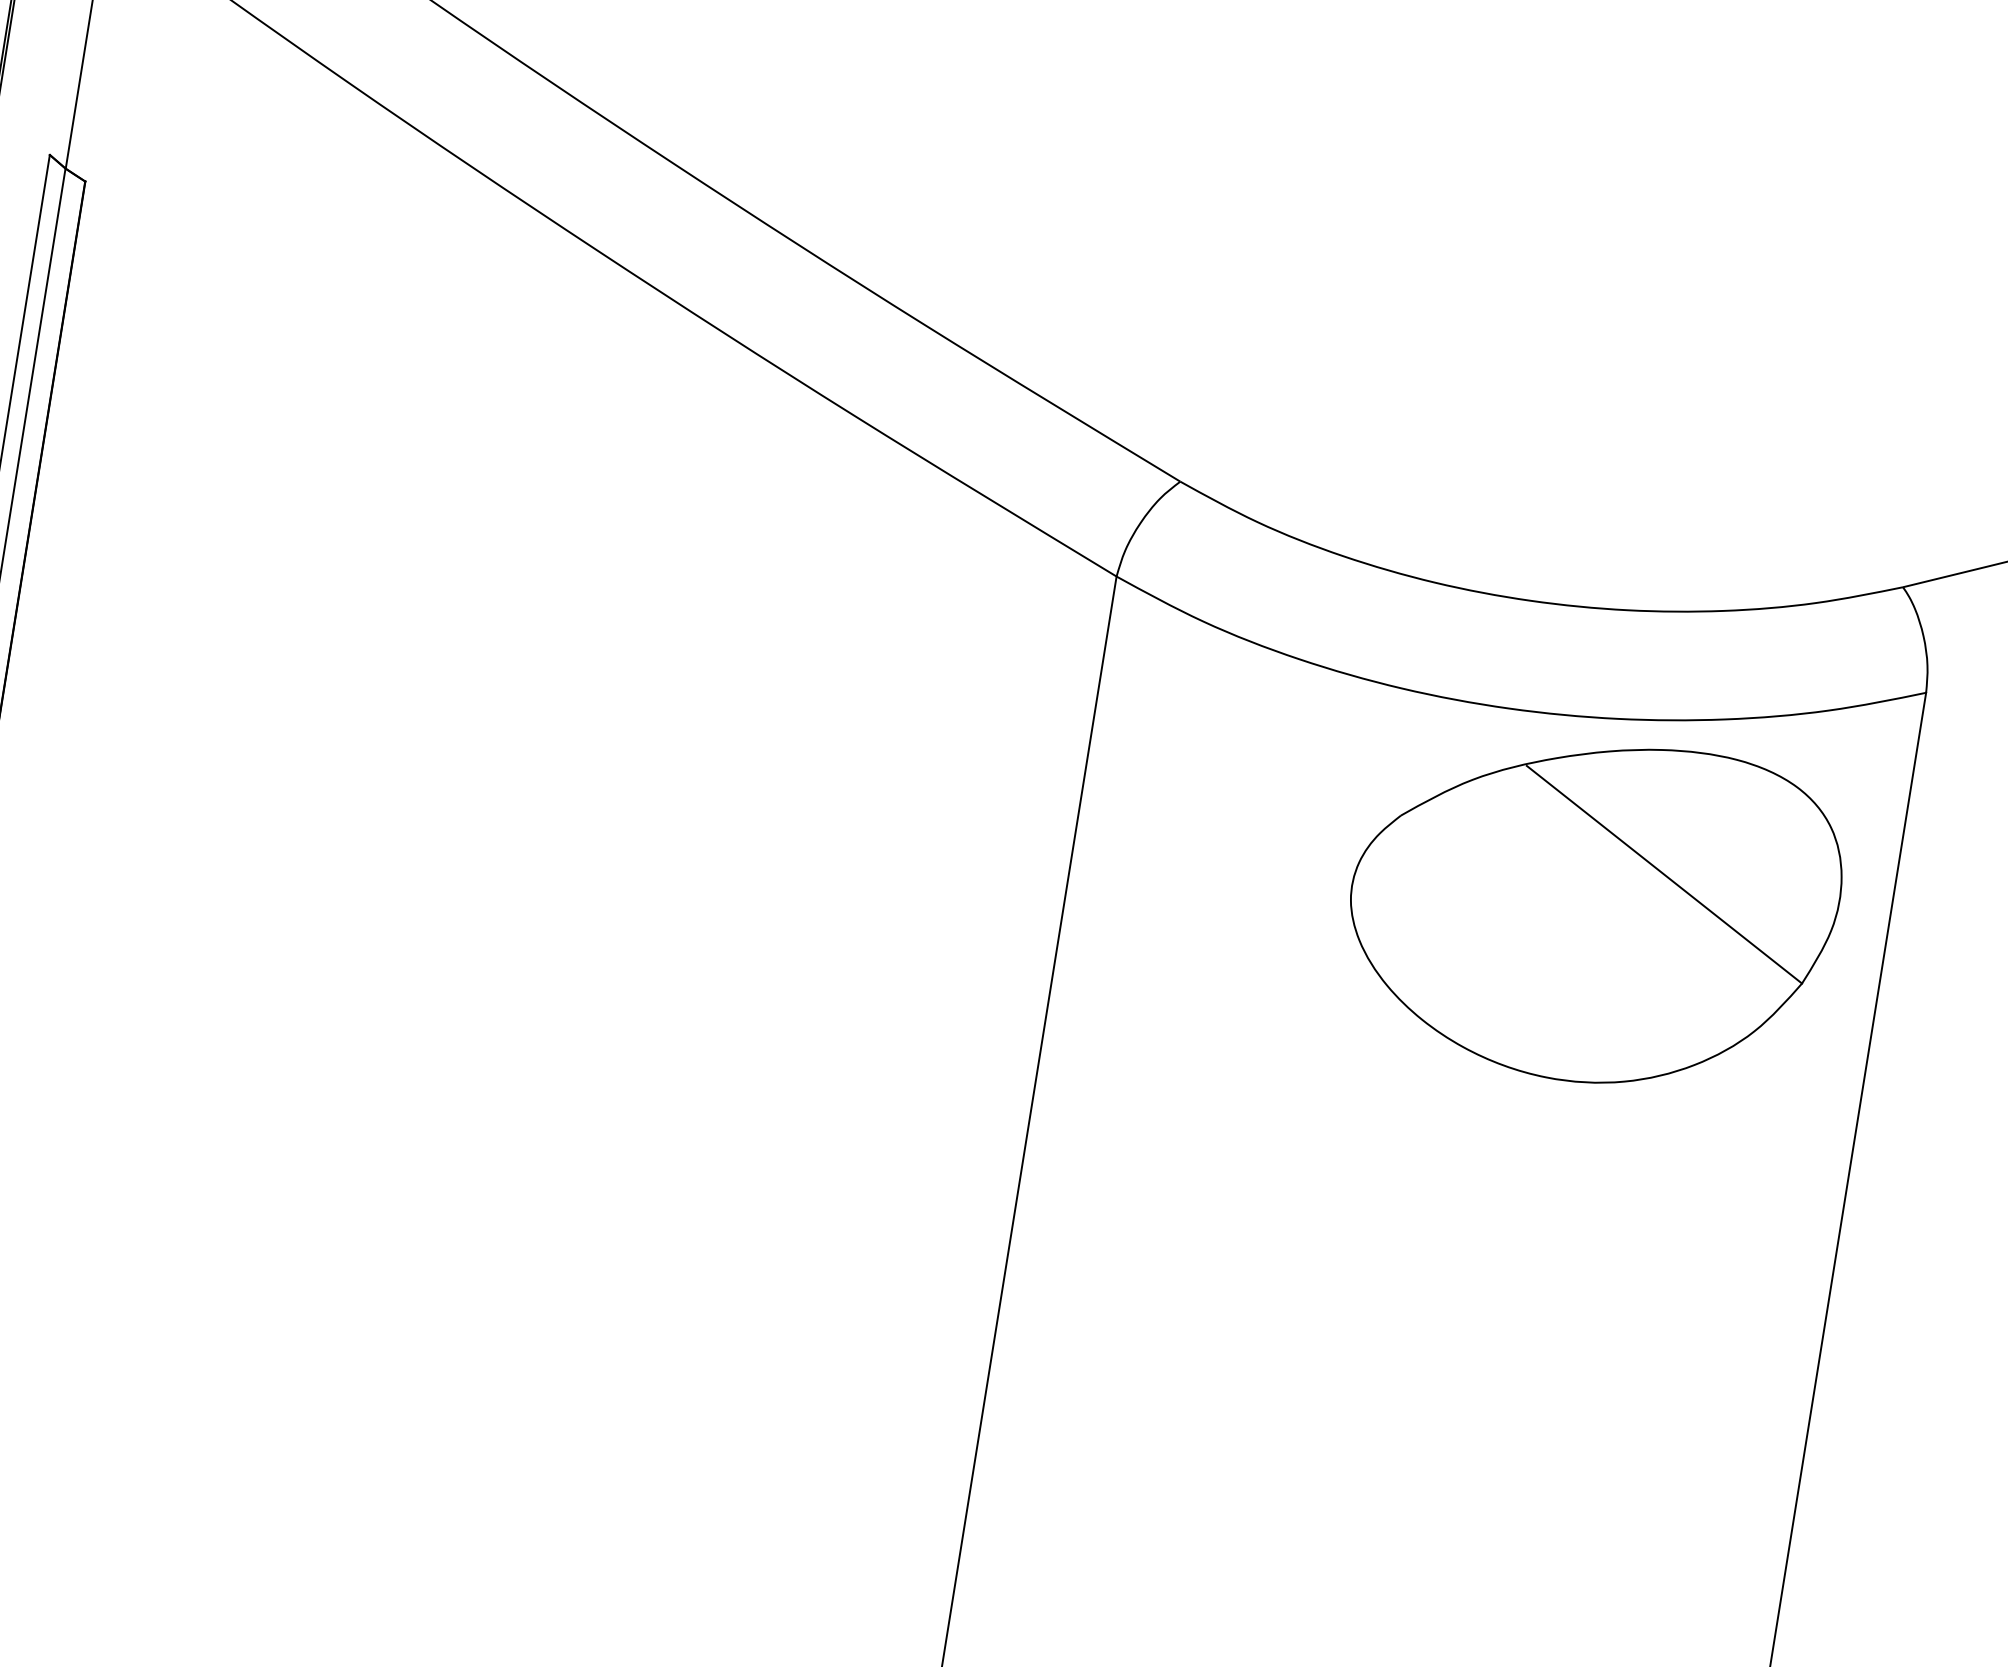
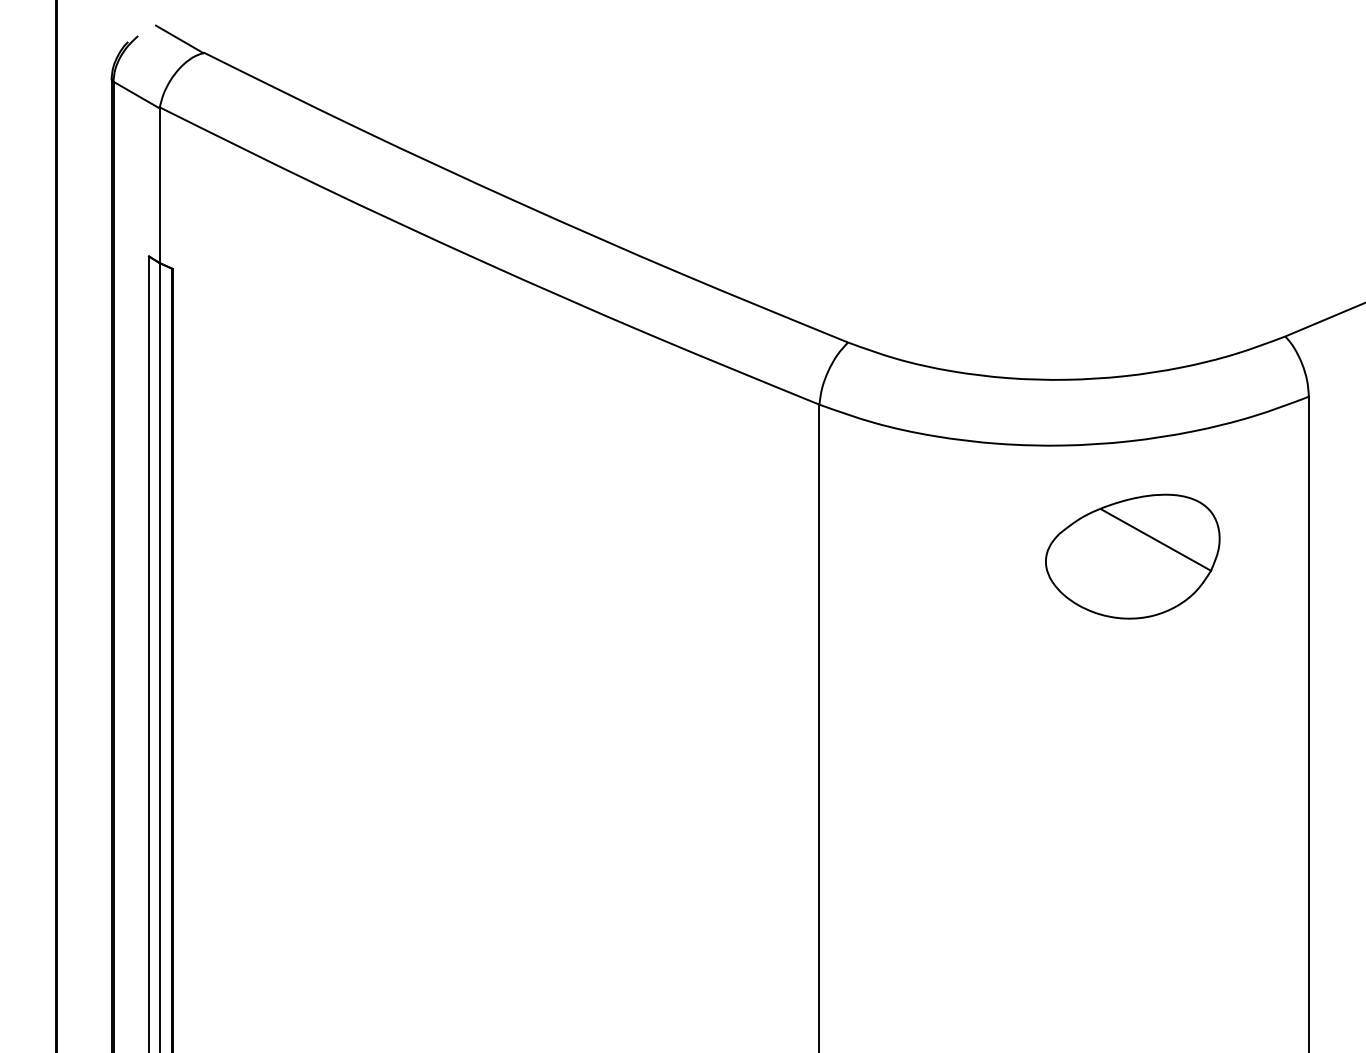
part: (1592, 909) -> (1132, 556), size x0.6

